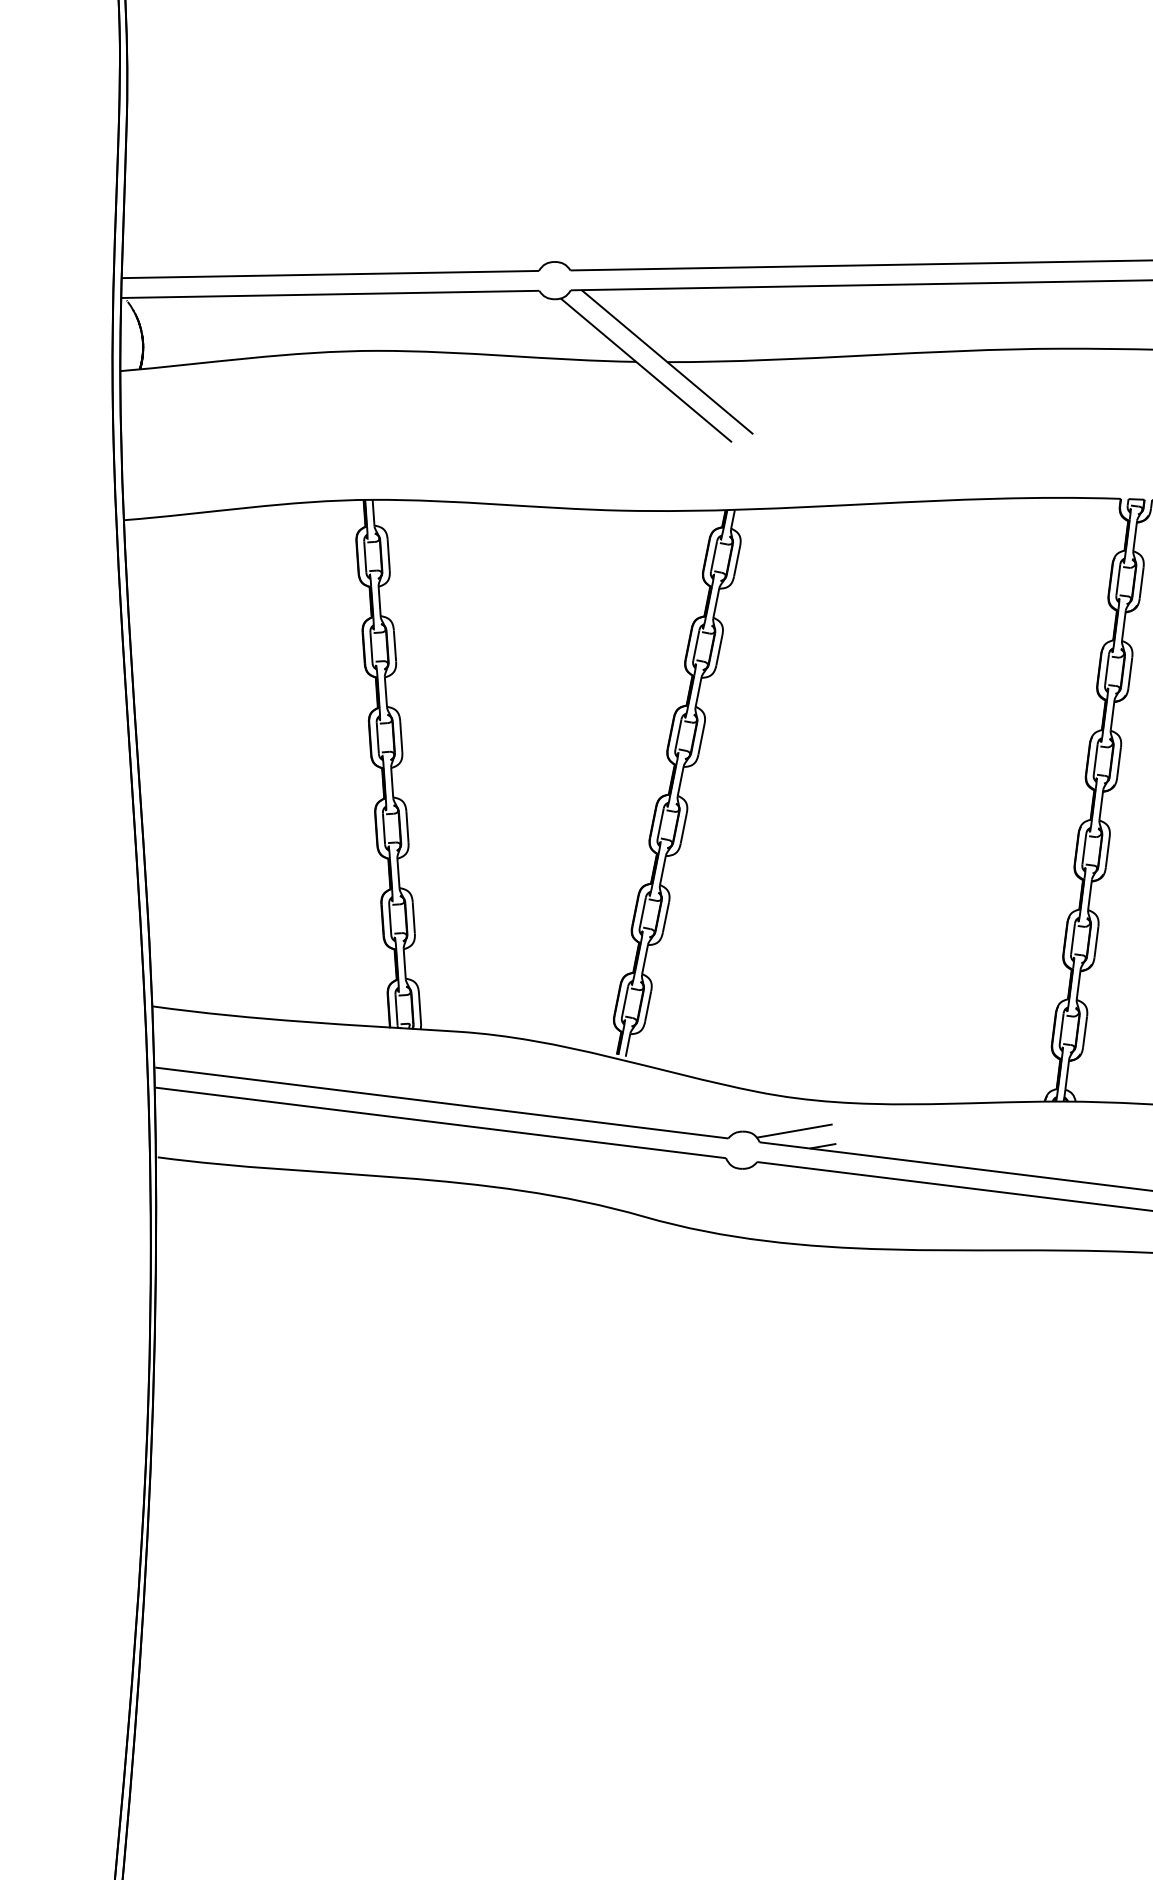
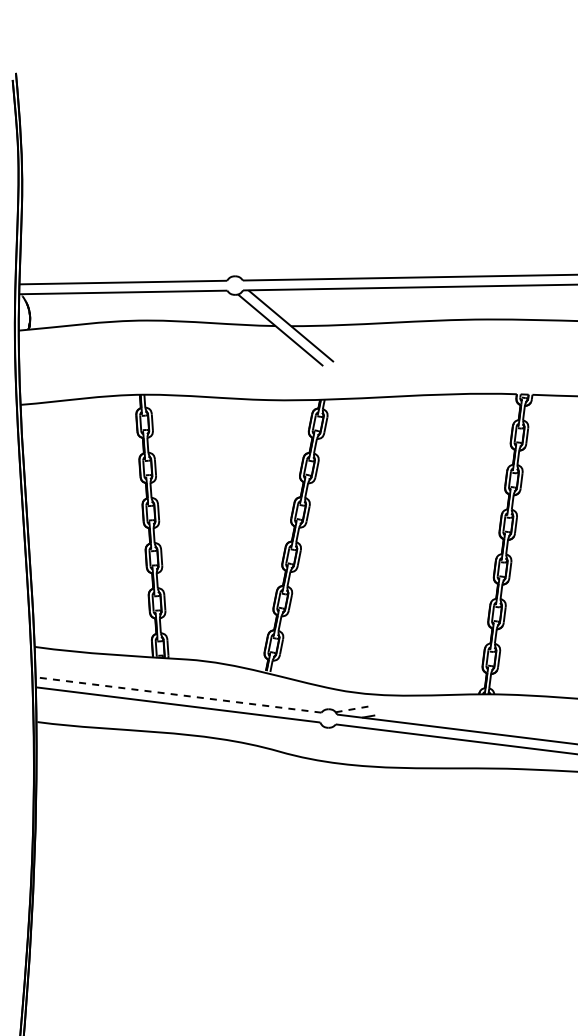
line: (441, 1103) -> (178, 695), solid -> dashed
line: (794, 1130) -> (354, 708), solid -> dashed

